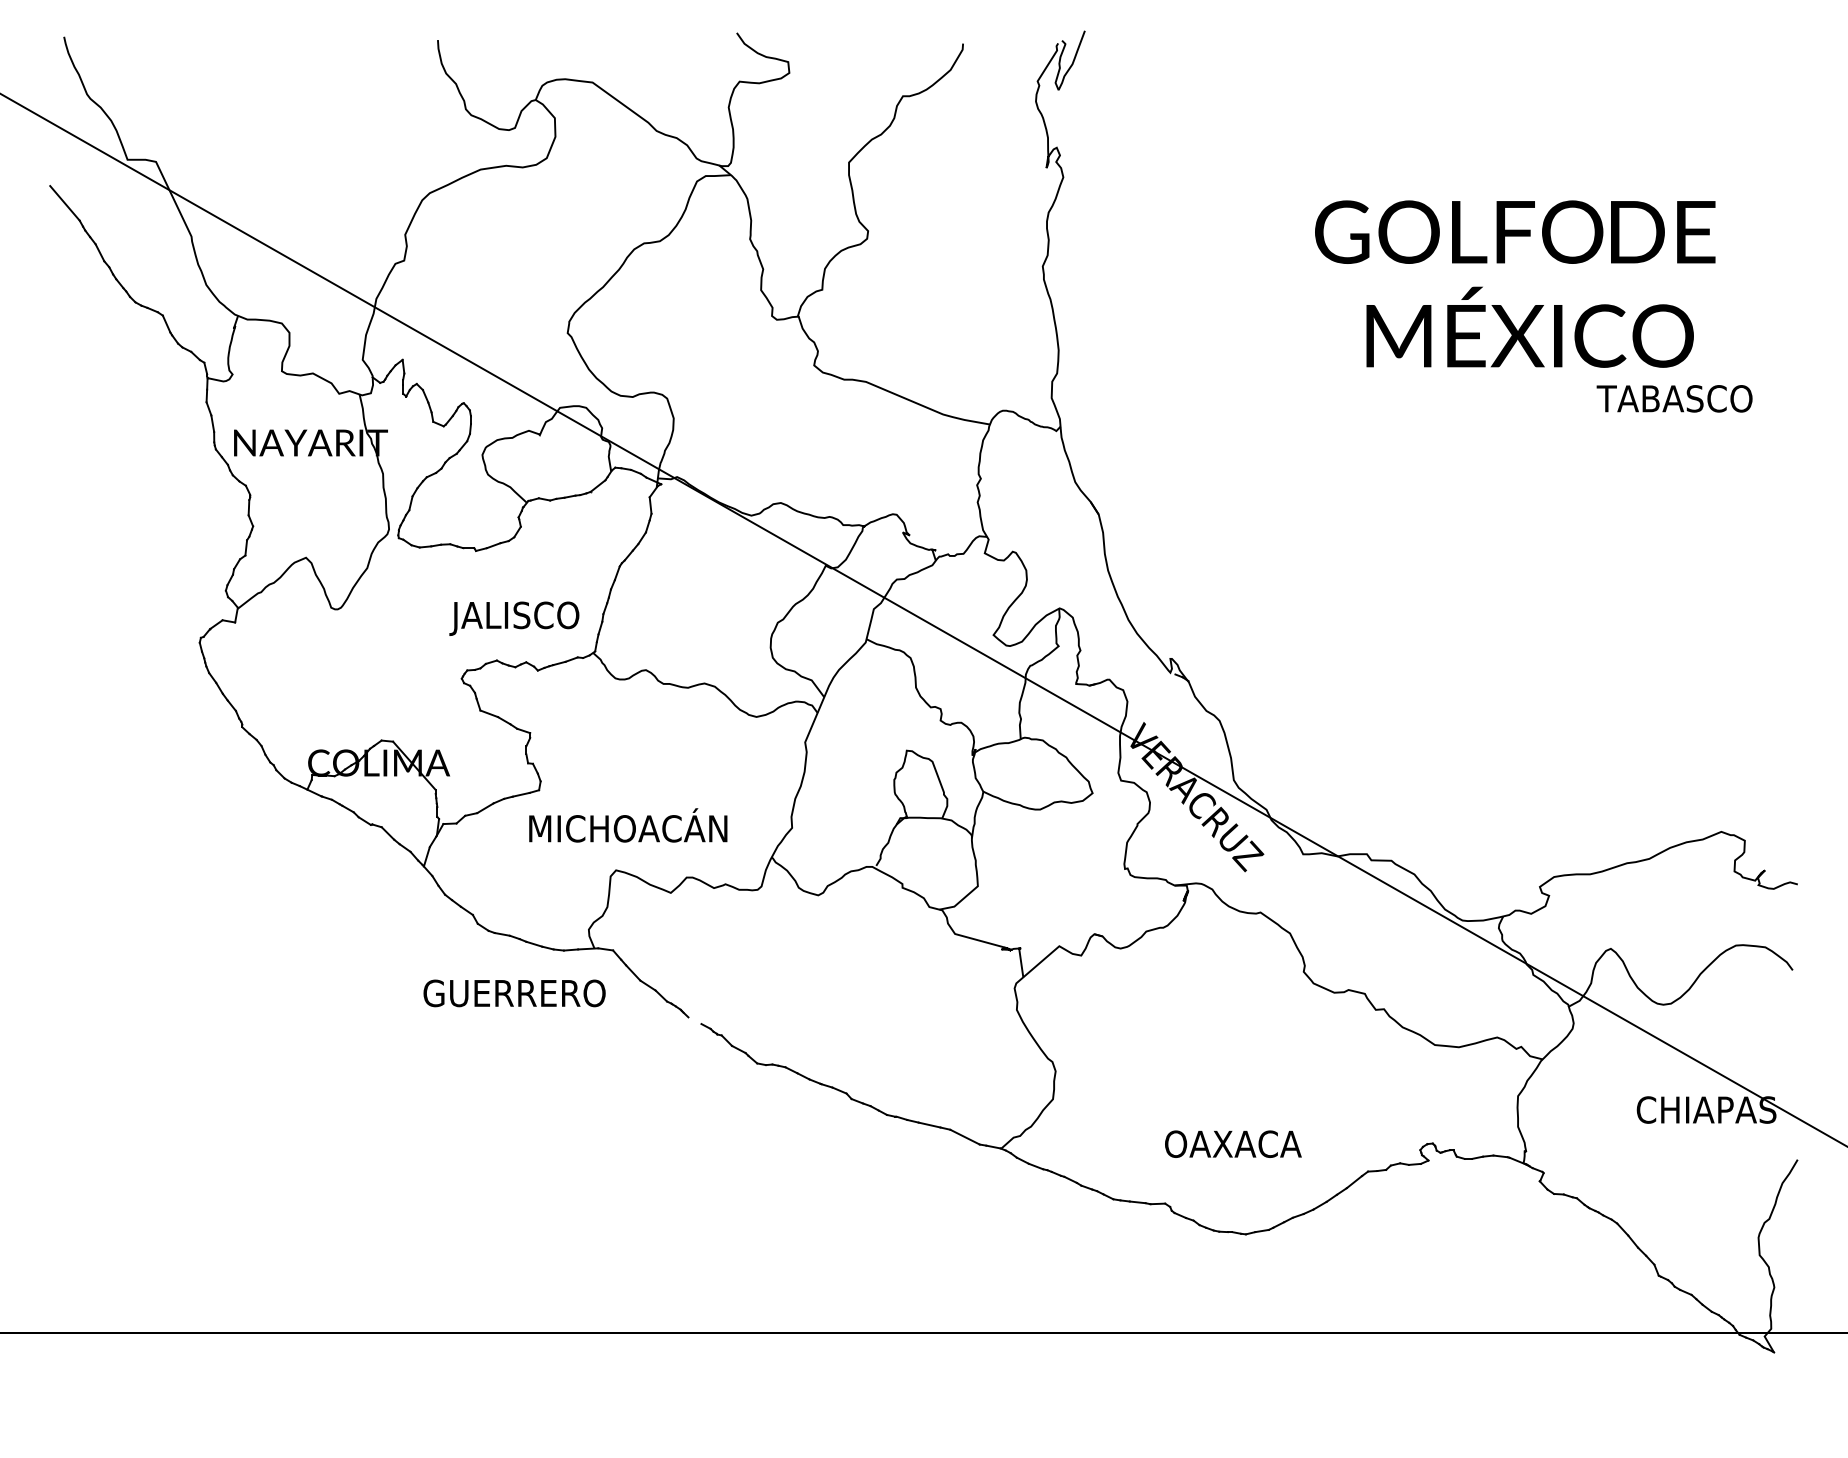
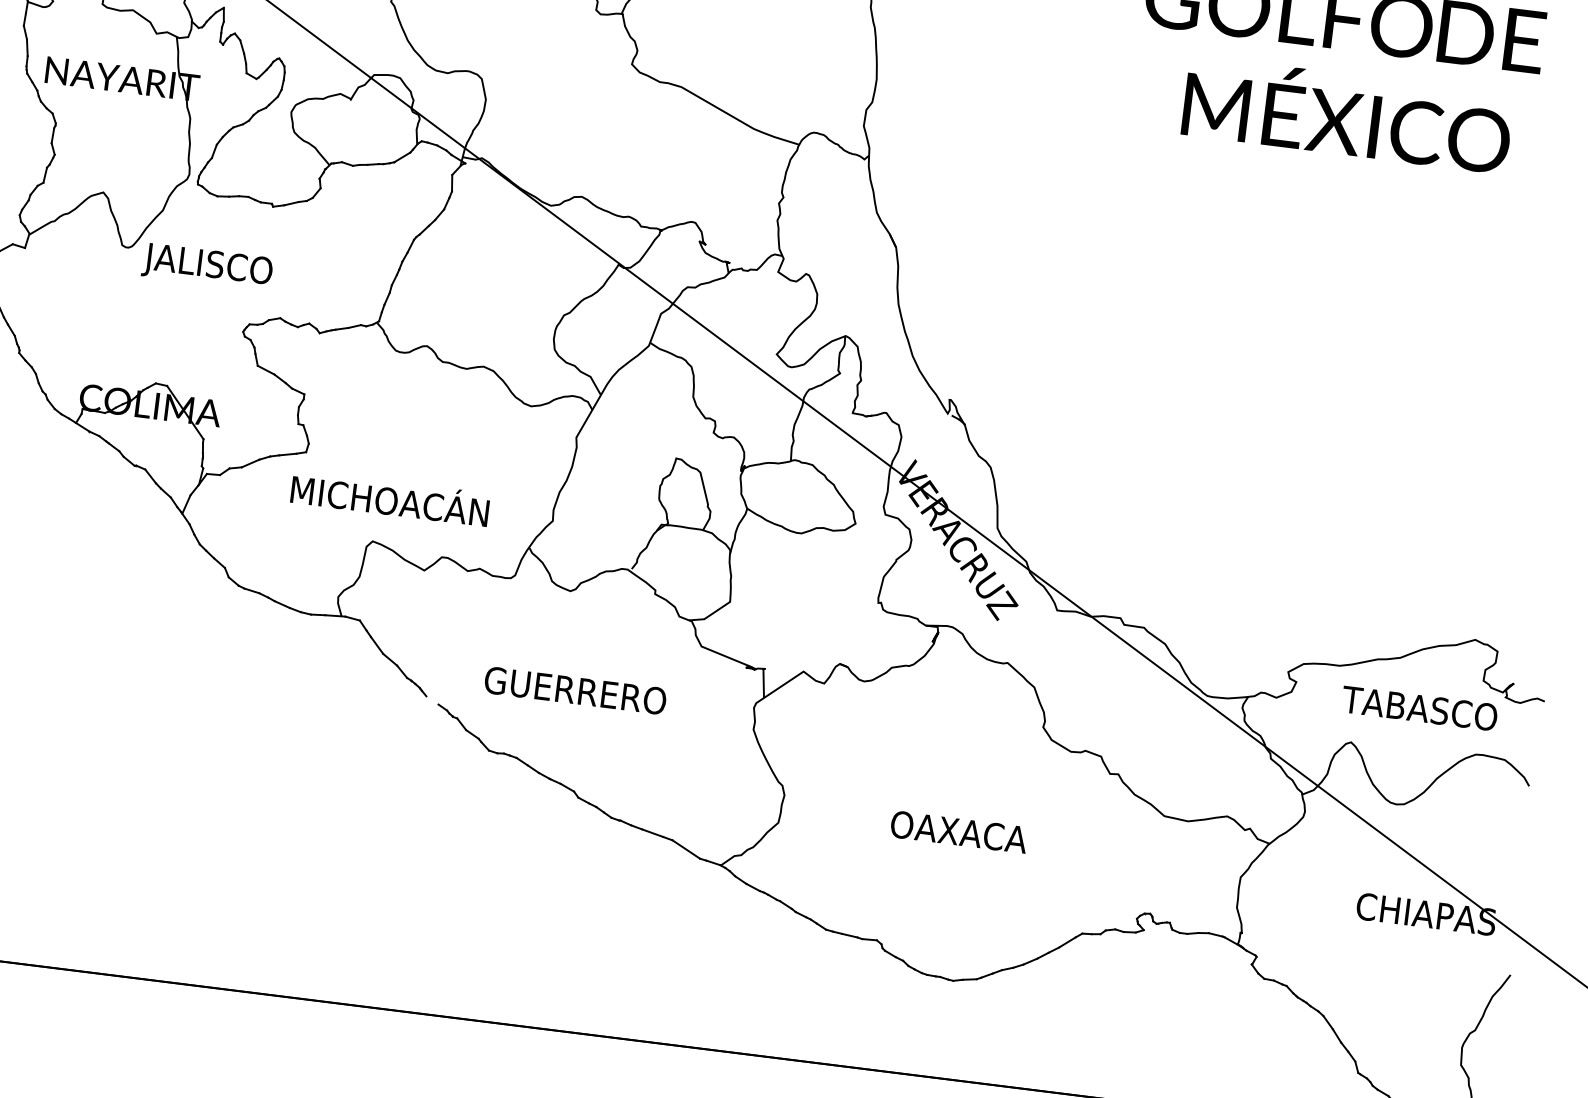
text: (1674, 398) -> (1419, 708), moved
text: (514, 618) -> (207, 266), moved
text: (514, 993) -> (575, 690), moved
text: (1233, 1143) -> (959, 831), moved

